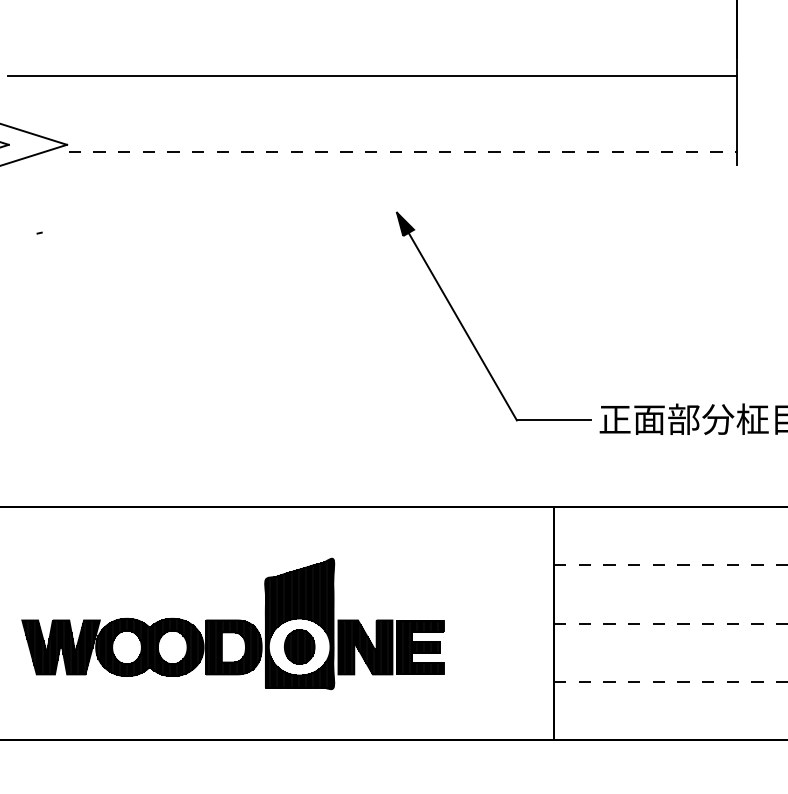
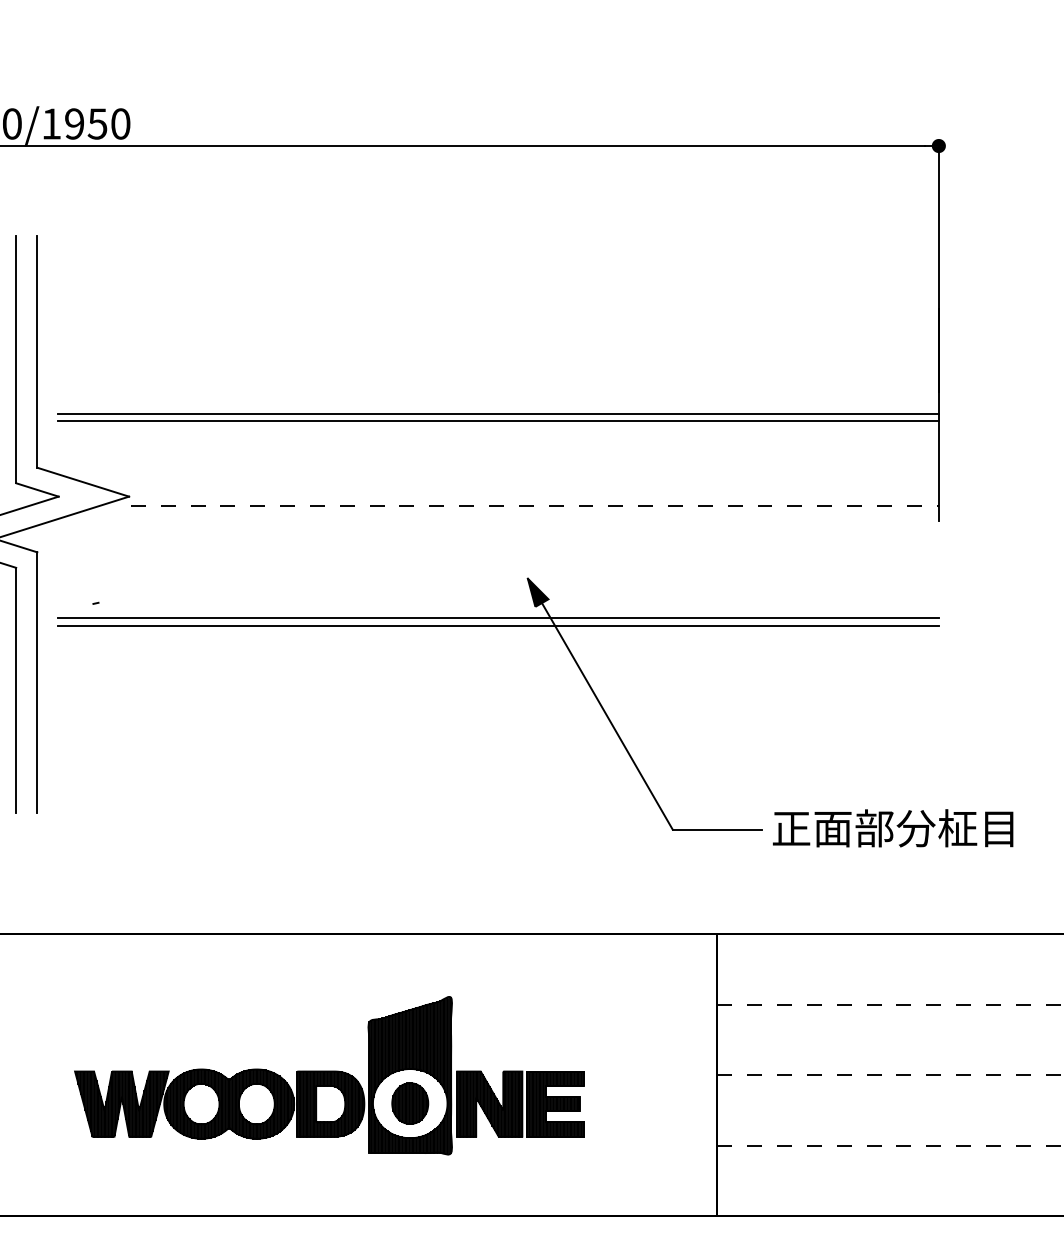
line: (371, 82) -> (497, 421), added
line: (371, 245) -> (497, 618), added
line: (371, 251) -> (497, 625), added

